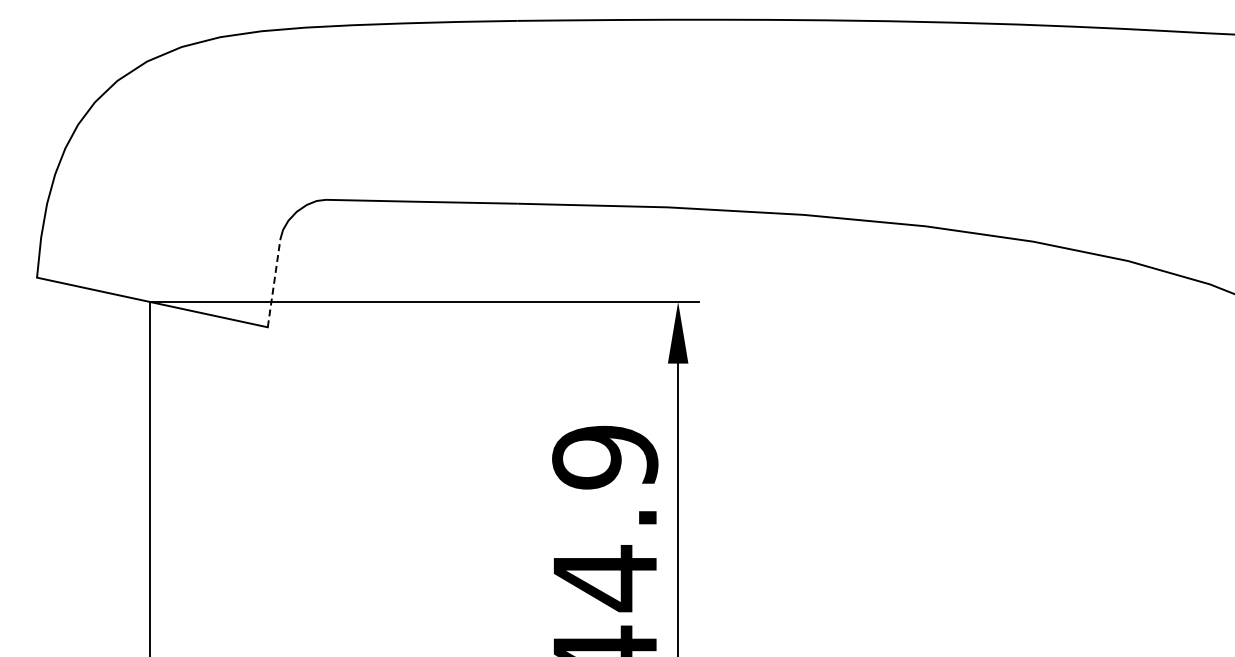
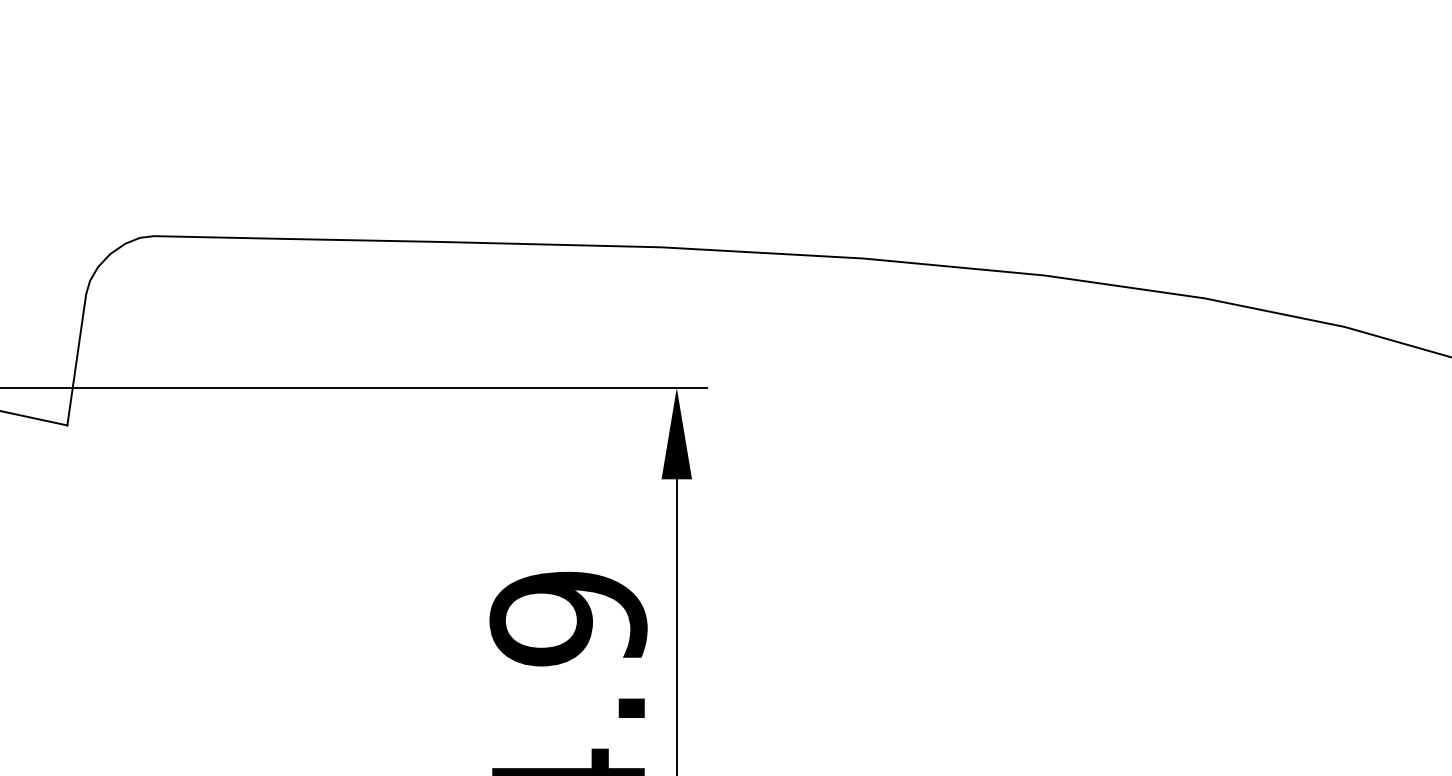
line: (274, 283) -> (77, 360), dashed -> solid

